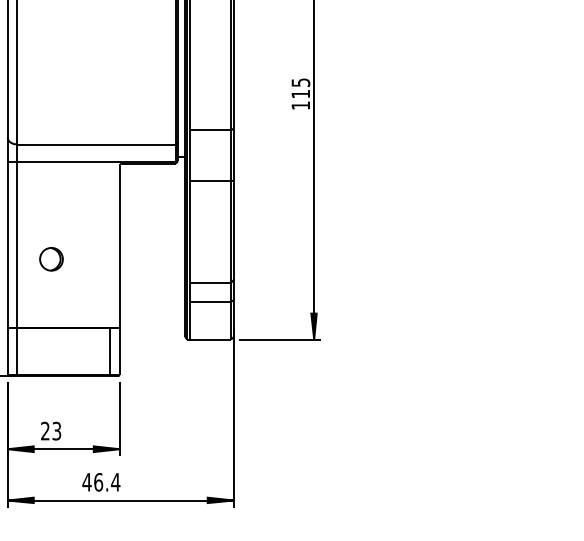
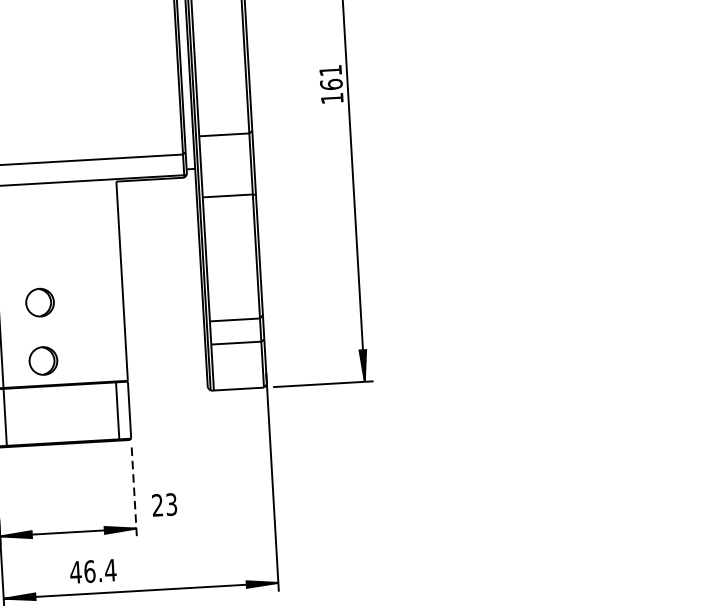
text: (300, 88) -> (330, 77), 115 -> 161
part: (51, 307) -> (43, 361), added
line: (119, 419) -> (133, 492), solid -> dashed
text: (51, 430) -> (165, 504), moved
text: (101, 482) -> (93, 571), moved

